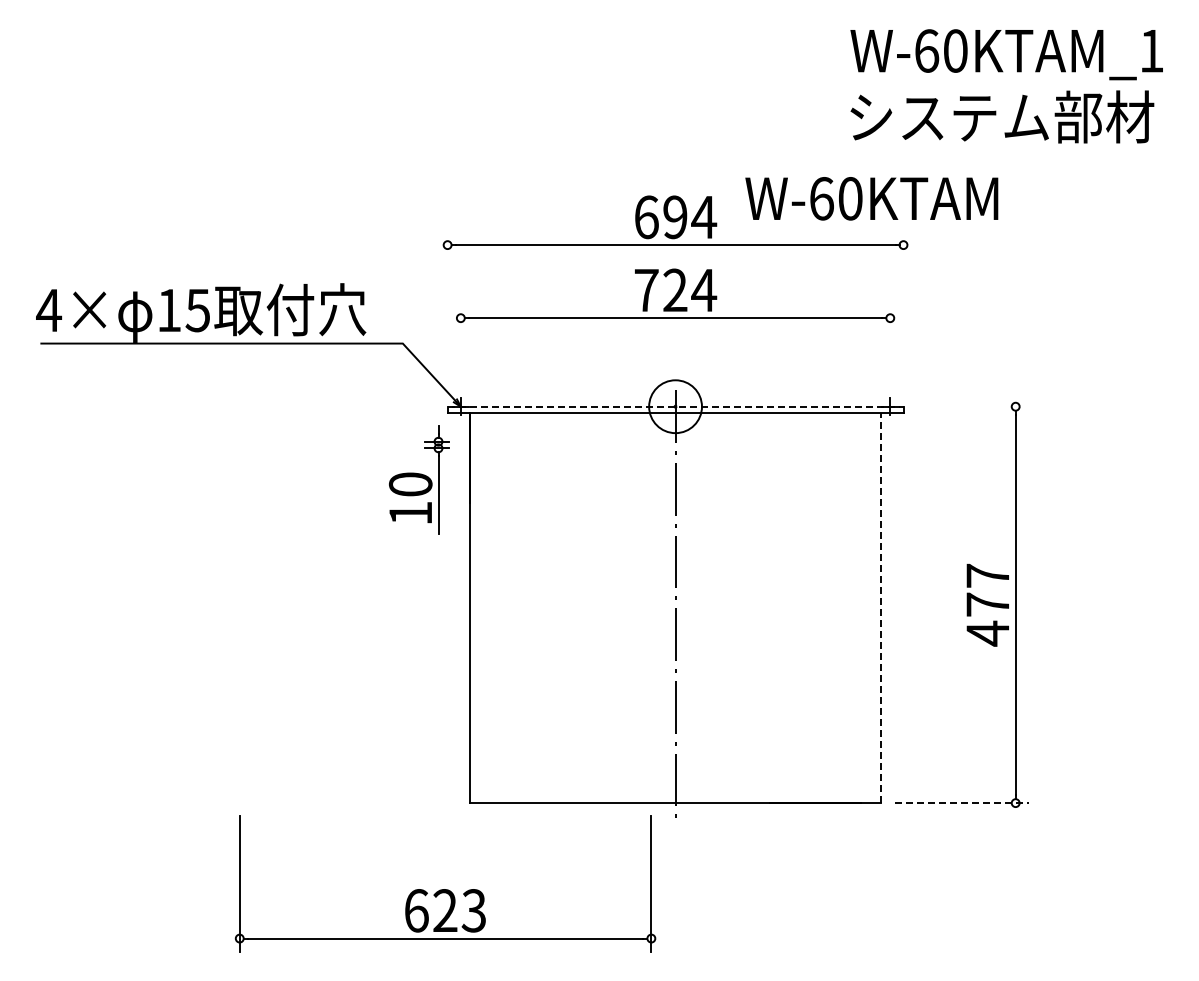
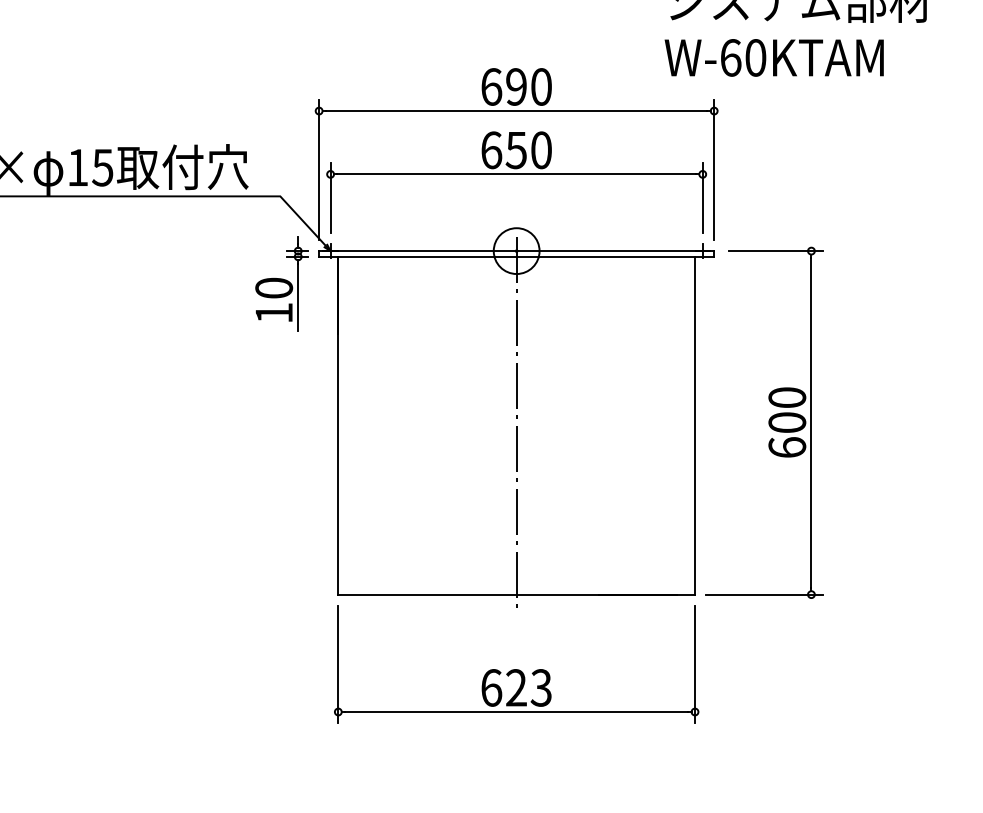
text: (871, 198) -> (773, 57), moved
text: (704, 217) -> (541, 87), 694 -> 690
text: (675, 290) -> (516, 150), 724 -> 650
line: (447, 312) -> (319, 169), added
line: (903, 312) -> (714, 169), added
line: (460, 344) -> (330, 197), added
line: (890, 344) -> (702, 197), added
line: (675, 406) -> (516, 250), dashed -> solid
line: (974, 406) -> (775, 250), added
part: (419, 479) -> (281, 283), moved
text: (987, 604) -> (786, 422), 477 -> 600
line: (881, 608) -> (695, 425), dashed -> solid
line: (962, 803) -> (765, 594), dashed -> solid
part: (445, 883) -> (516, 664), moved

